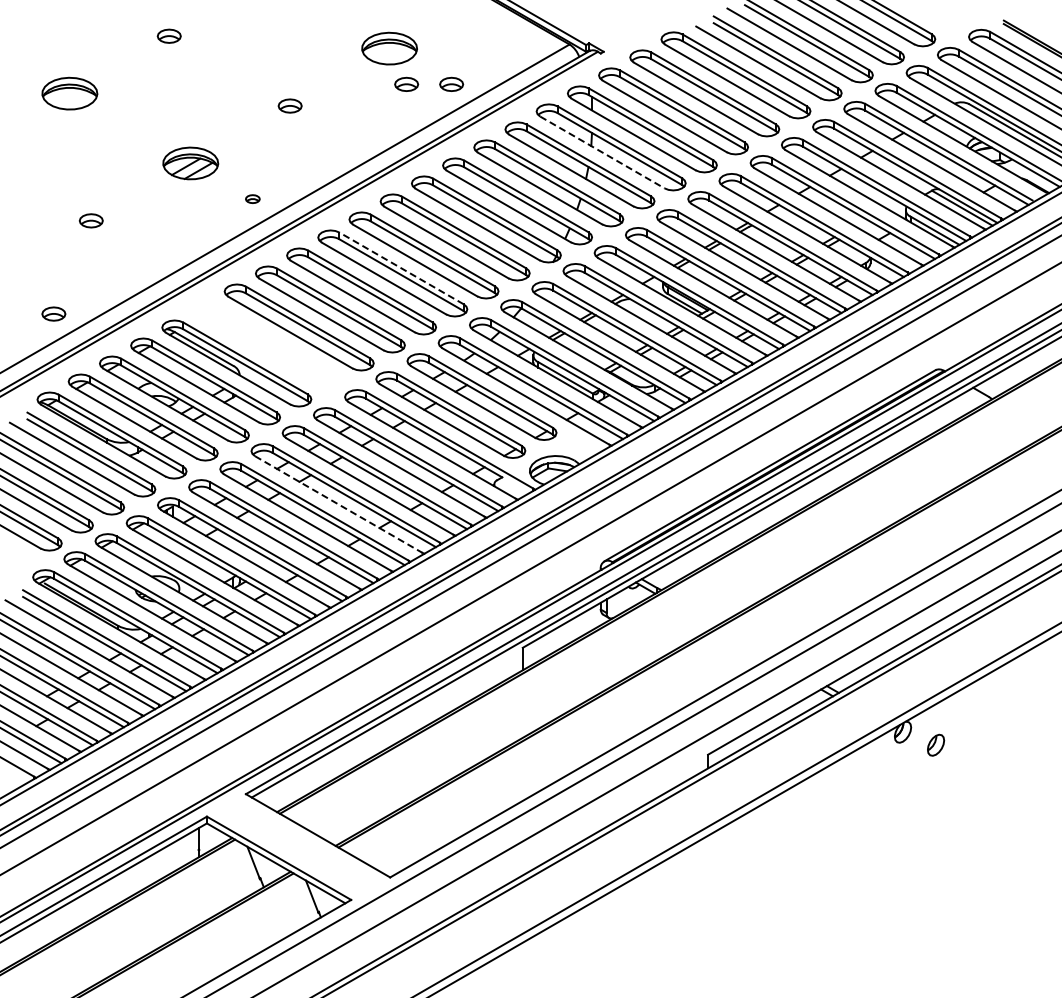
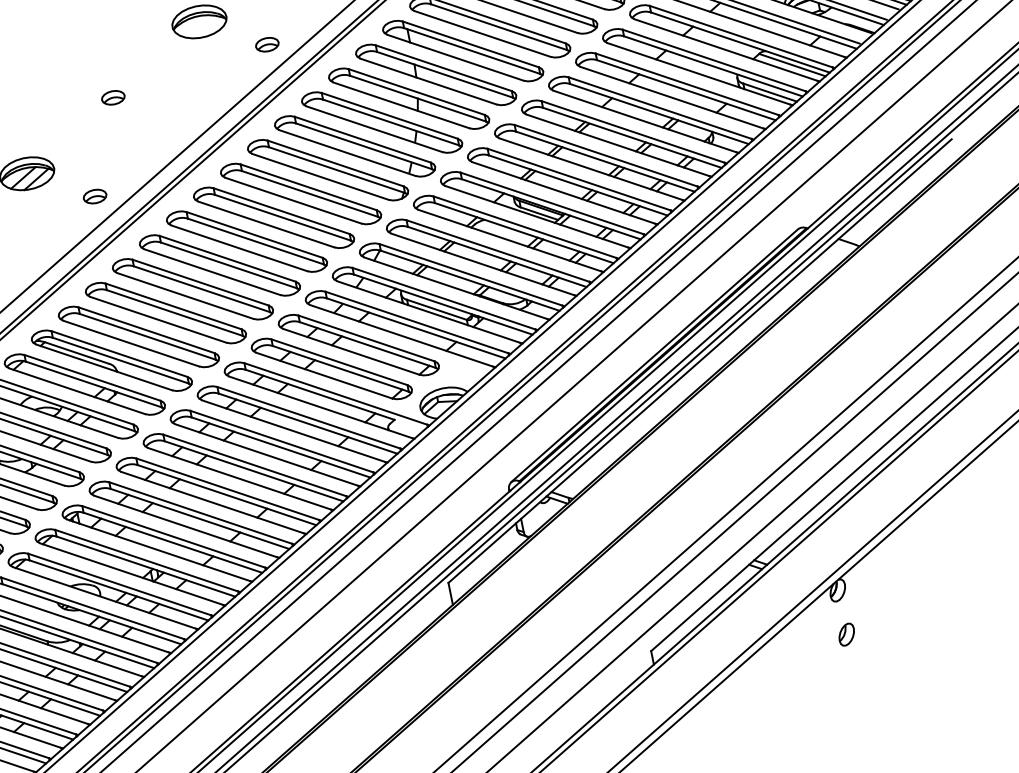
part: (406, 83) -> (222, 52), removed
line: (602, 152) -> (428, 81), dashed -> solid
part: (252, 198) -> (94, 195), size x1.67
line: (401, 268) -> (254, 235), dashed -> solid
part: (267, 345) -> (138, 337), added
line: (338, 504) -> (239, 478), dashed -> solid
part: (936, 744) -> (847, 633), moved

